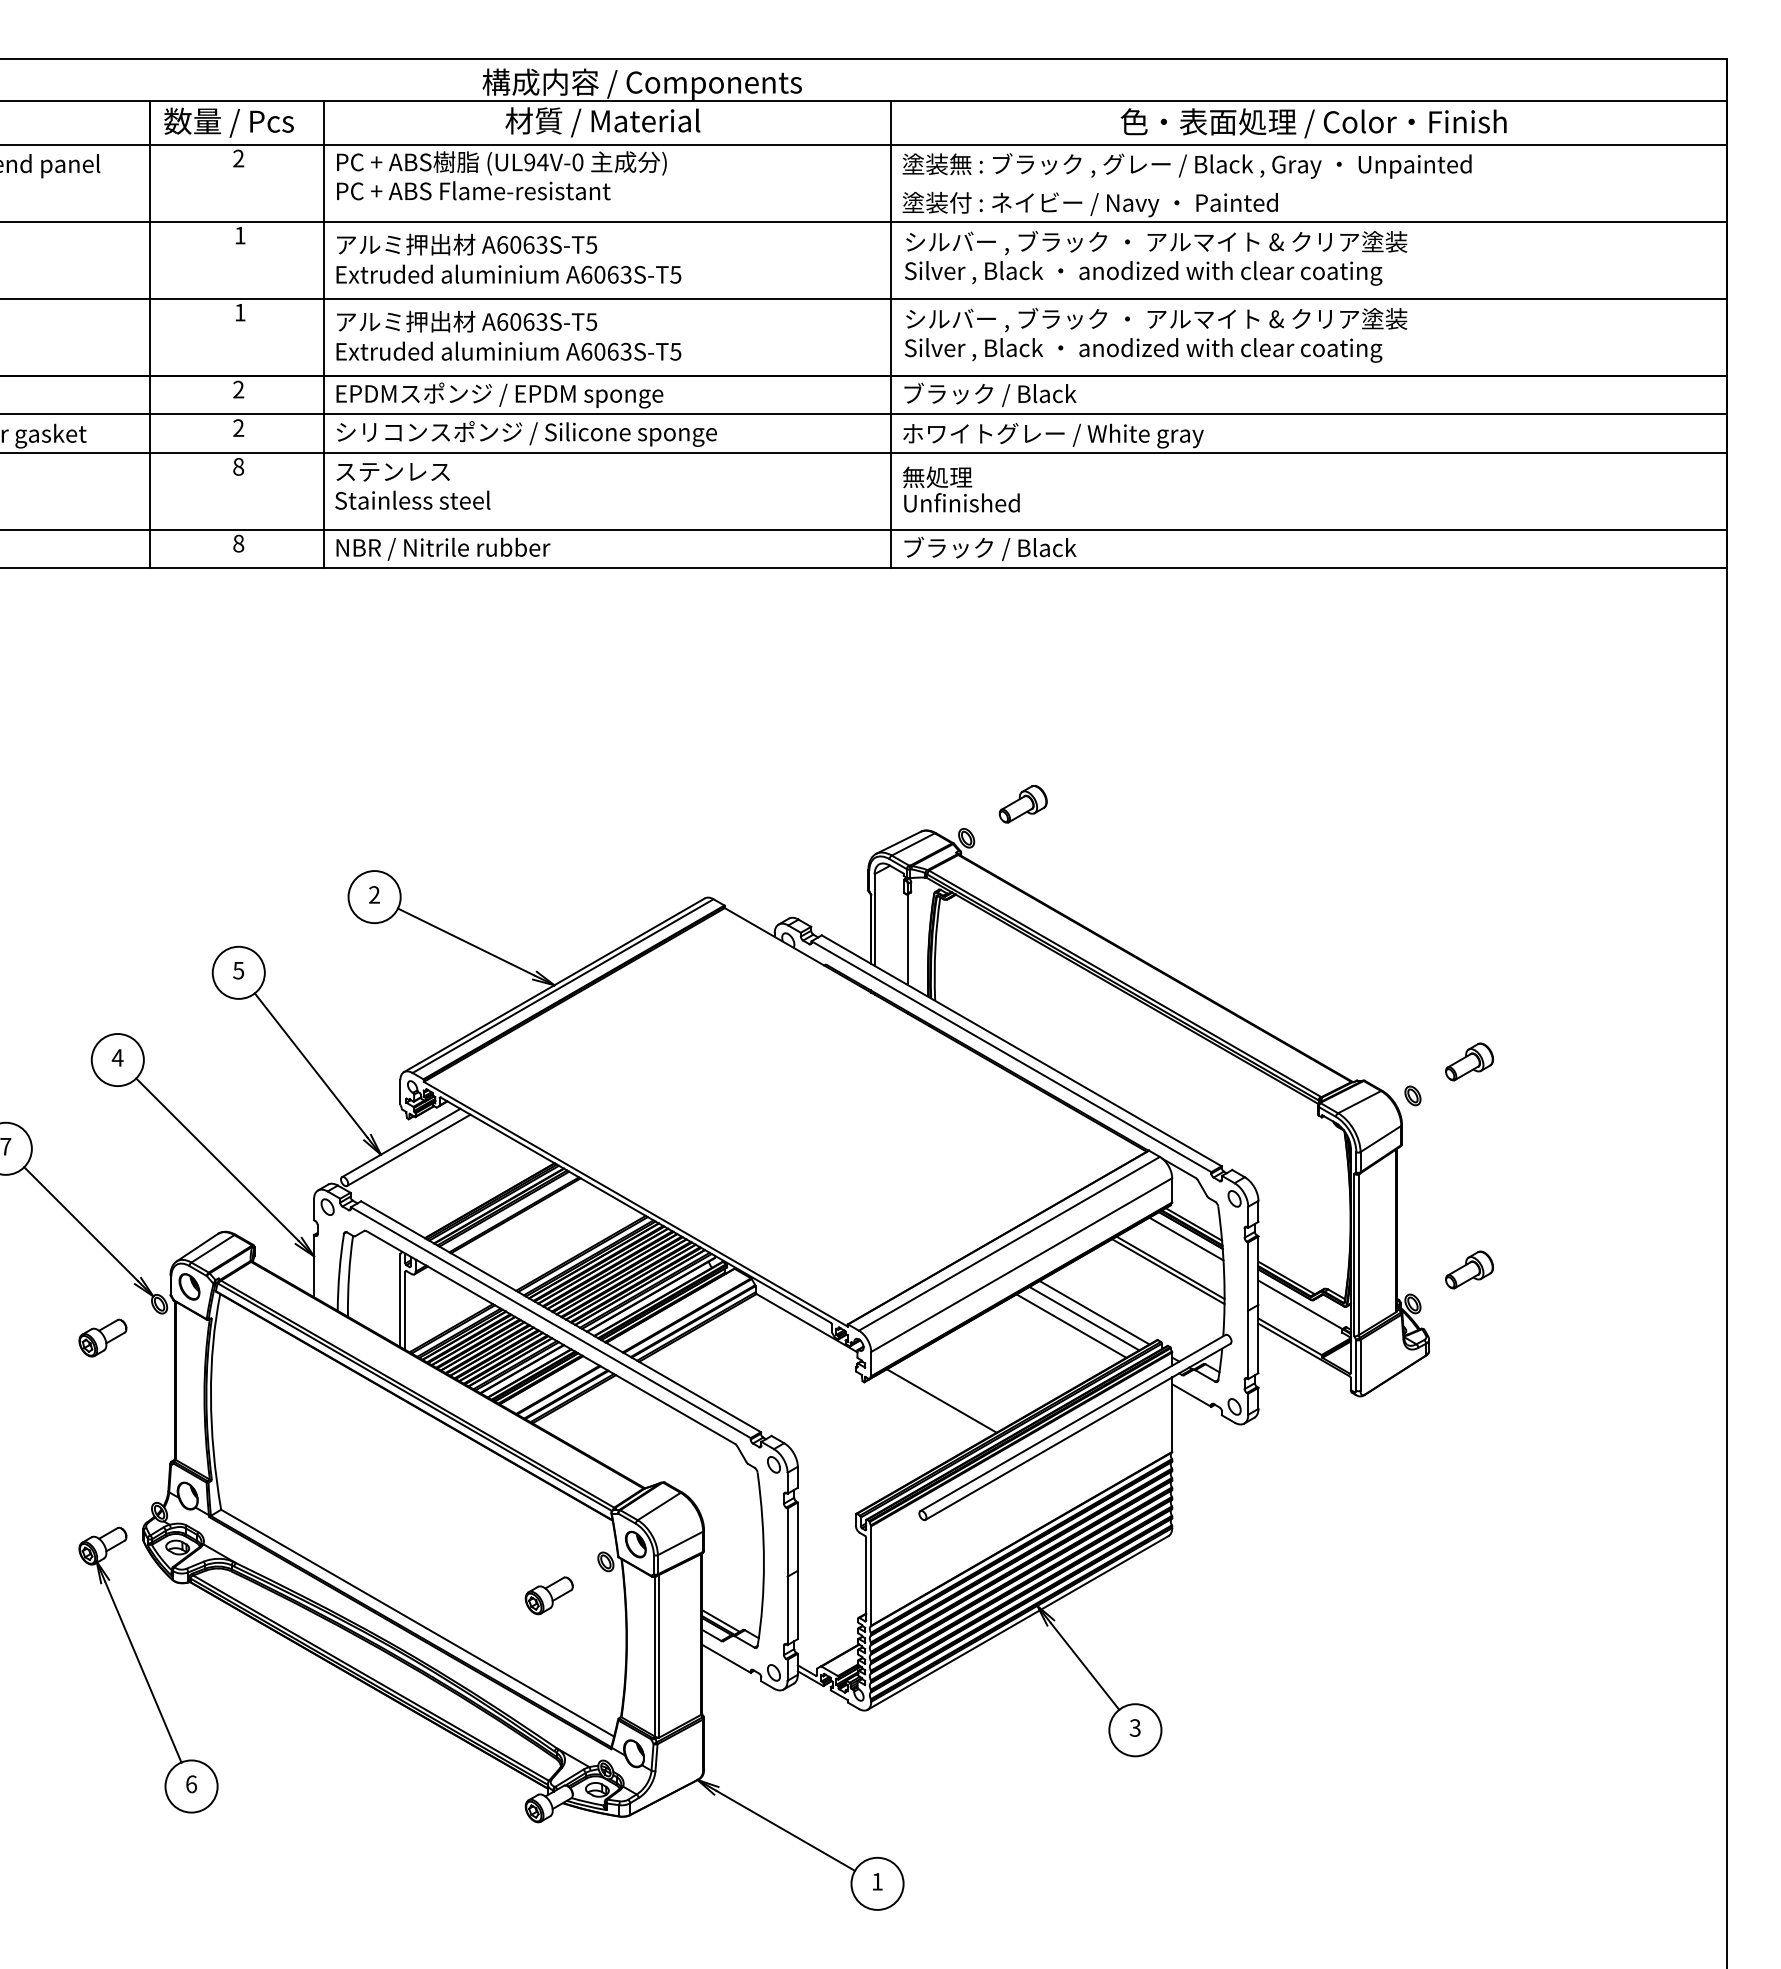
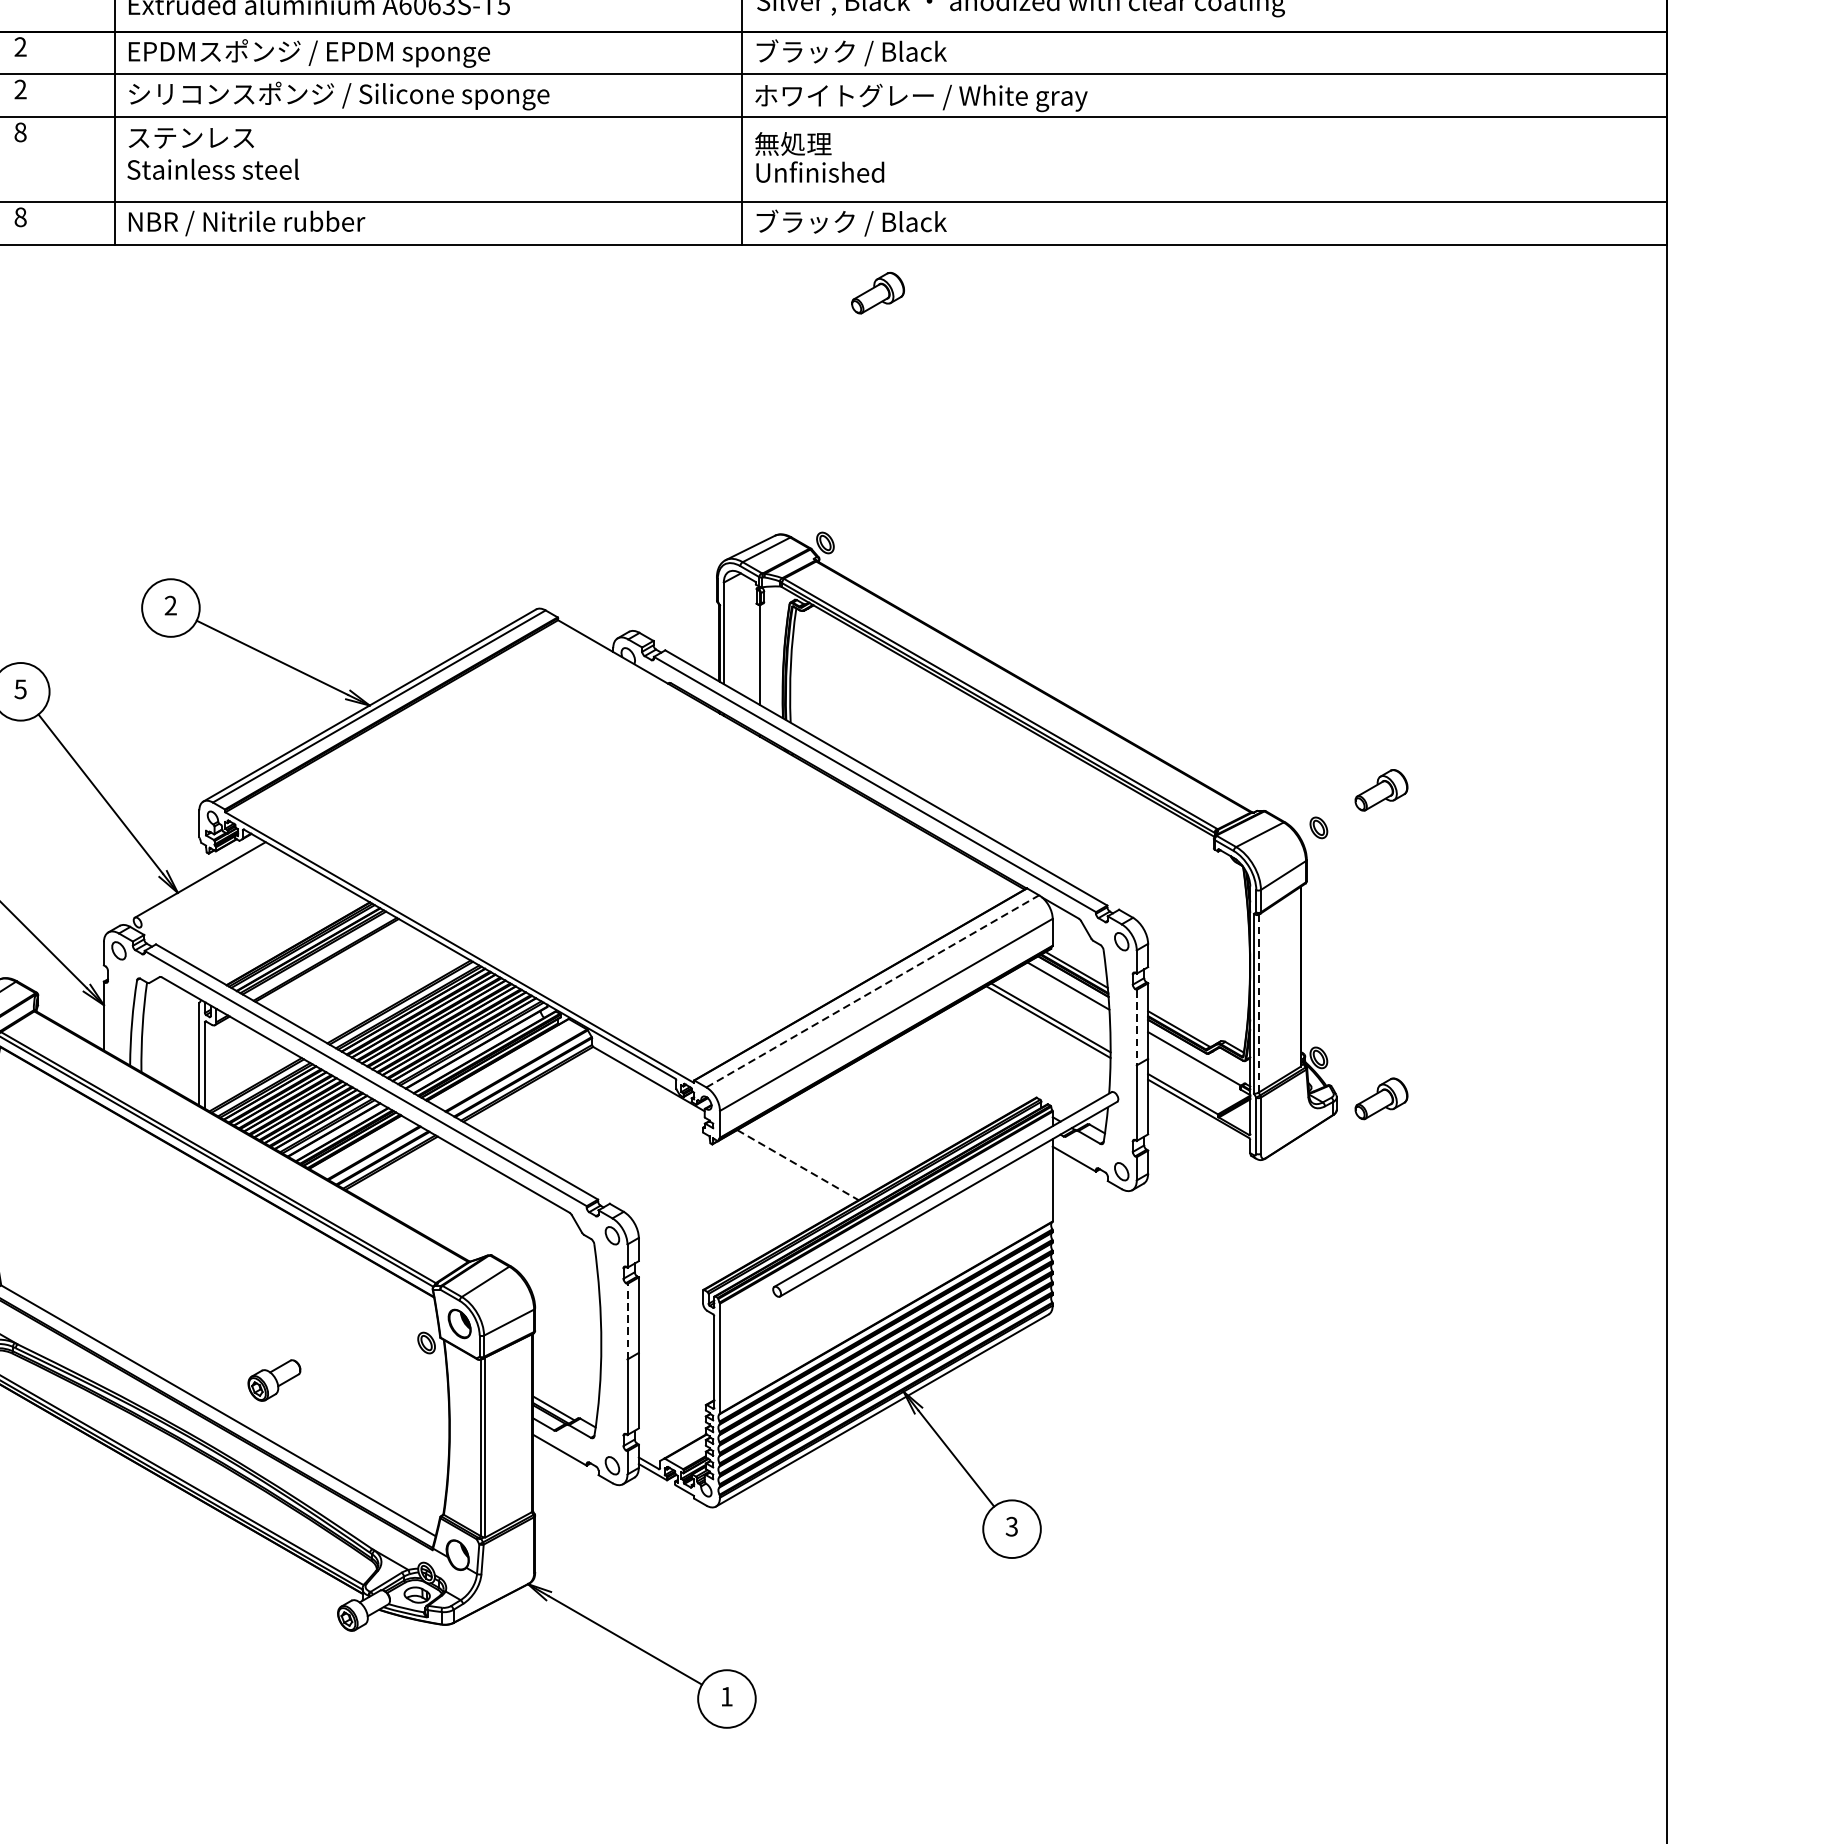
part: (1022, 804) -> (877, 293), moved
line: (408, 1149) -> (208, 887), removed
line: (1009, 1243) -> (872, 991), solid -> dashed
line: (1358, 1254) -> (1258, 1003), solid -> dashed
part: (1469, 1269) -> (1381, 1098), moved
line: (1248, 1277) -> (1137, 1028), solid -> dashed
line: (1094, 1312) -> (966, 1067), removed
line: (1084, 1318) -> (955, 1073), removed
line: (1071, 1325) -> (941, 1081), removed
line: (942, 1401) -> (798, 1165), solid -> dashed
line: (787, 1542) -> (627, 1321), solid -> dashed
part: (548, 1595) -> (273, 1380), moved

